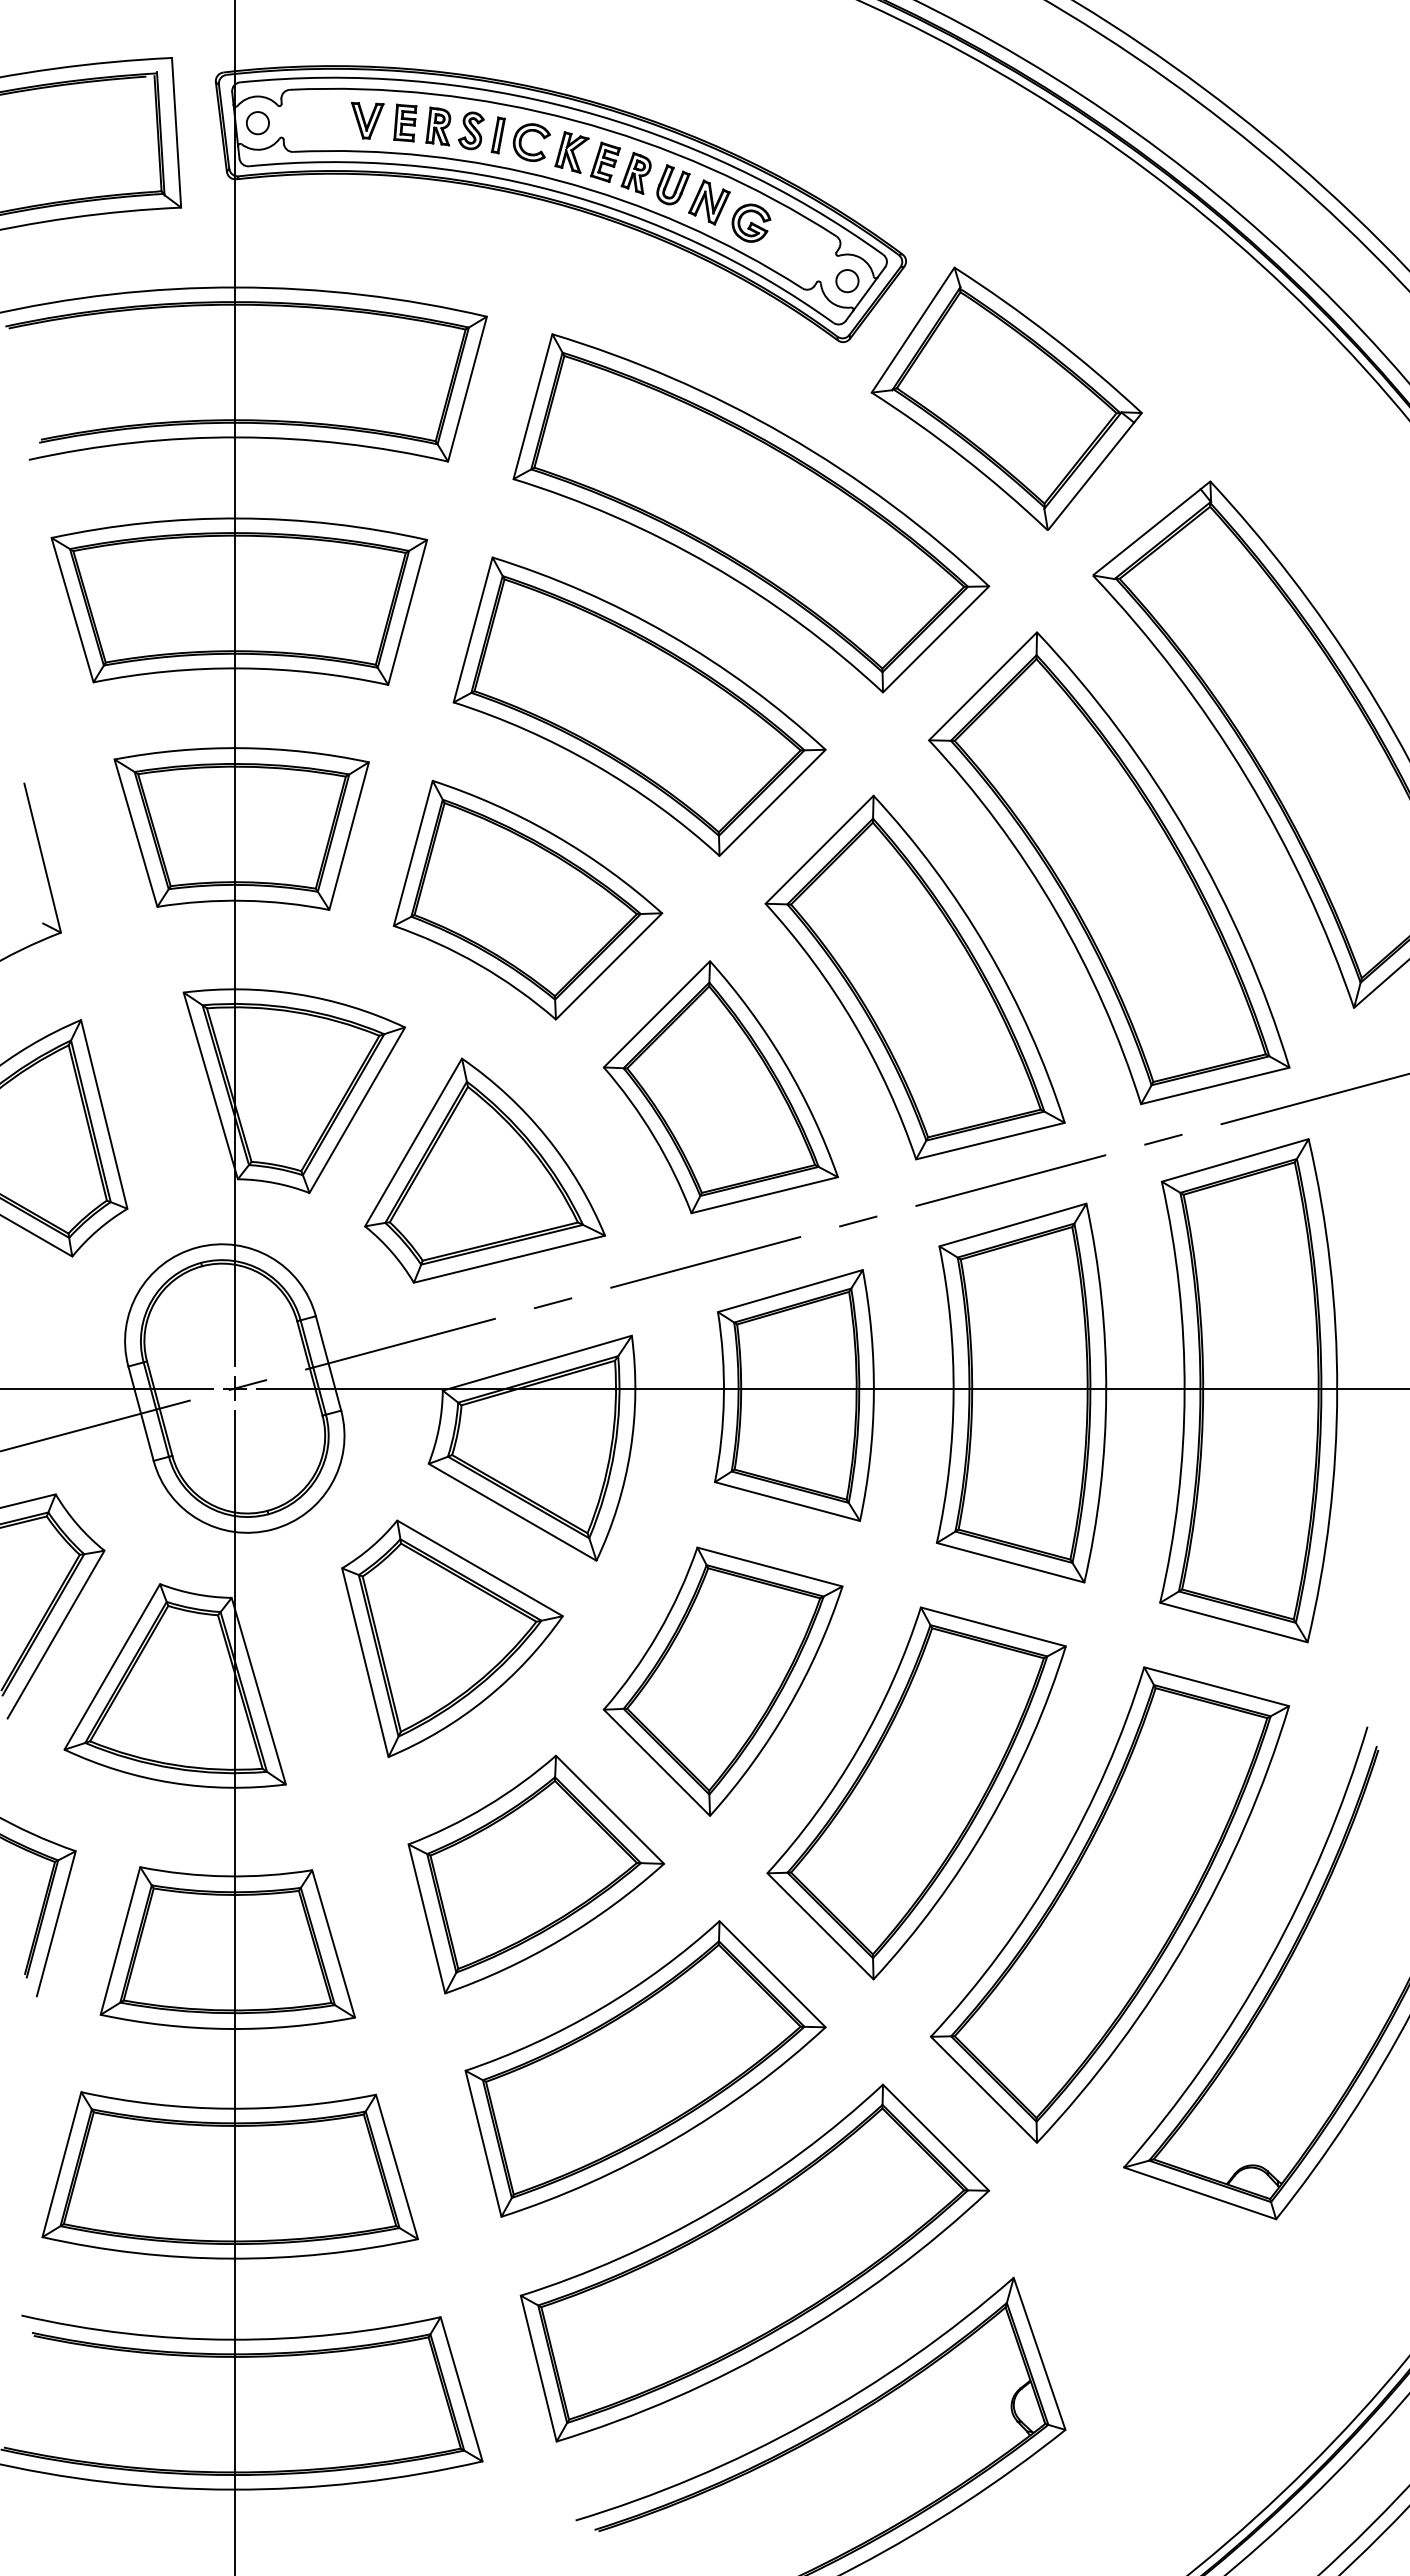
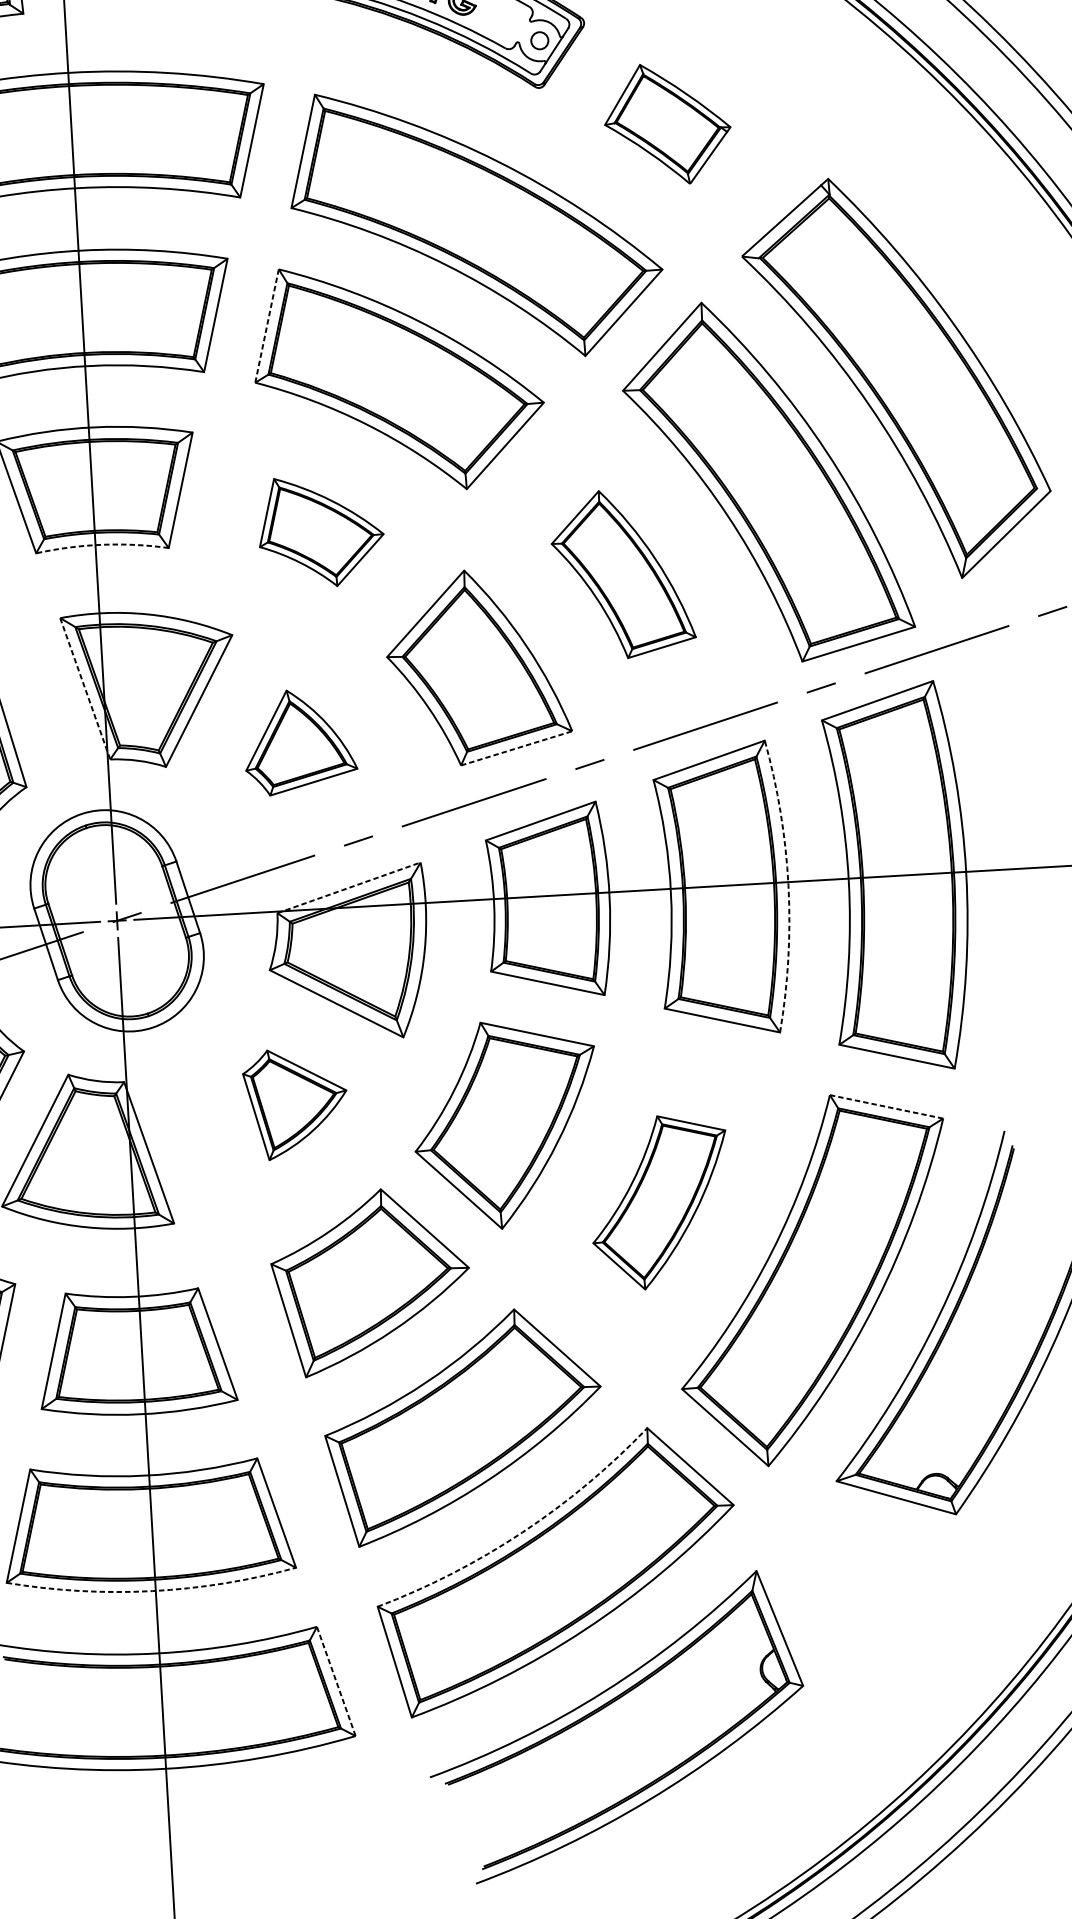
part: (1006, 398) -> (667, 124), size x0.6
line: (473, 630) -> (267, 326), solid -> dashed
part: (527, 899) -> (320, 531), size x0.6
arc: (243, 900) -> (102, 544), solid -> dashed
part: (914, 977) -> (622, 574), size x0.6
line: (210, 1086) -> (85, 689), solid -> dashed
part: (484, 1170) -> (299, 741), size x0.6
line: (765, 1195) -> (517, 748), solid -> dashed
line: (537, 1363) -> (349, 888), solid -> dashed
arc: (1106, 1393) -> (788, 885), solid -> dashed
part: (452, 1638) -> (295, 1103), size x0.6
line: (1217, 1686) -> (887, 1106), solid -> dashed
part: (916, 1793) -> (660, 1202), size x0.6
arc: (713, 2210) -> (522, 1532), solid -> dashed
arc: (230, 2258) -> (152, 1590), solid -> dashed
line: (461, 2388) -> (336, 1680), solid -> dashed

